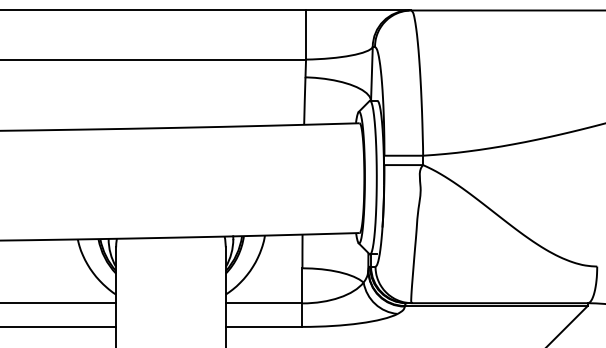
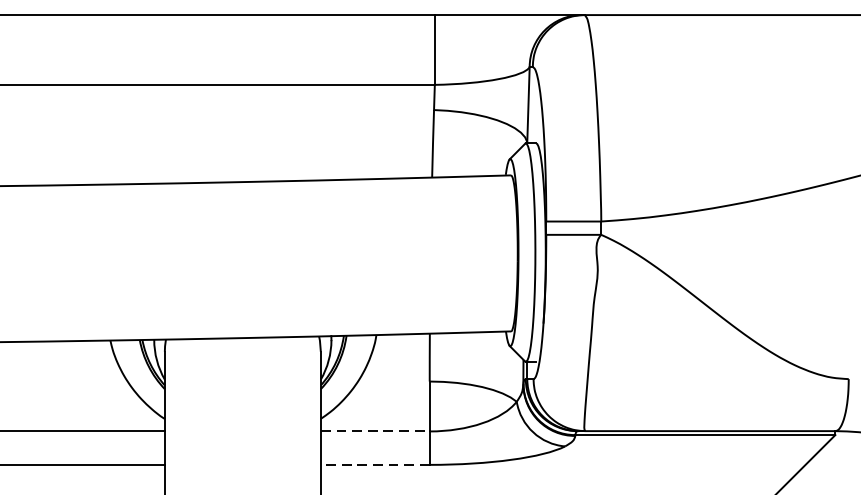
line: (264, 303) -> (375, 431), solid -> dashed
line: (263, 326) -> (374, 464), solid -> dashed

